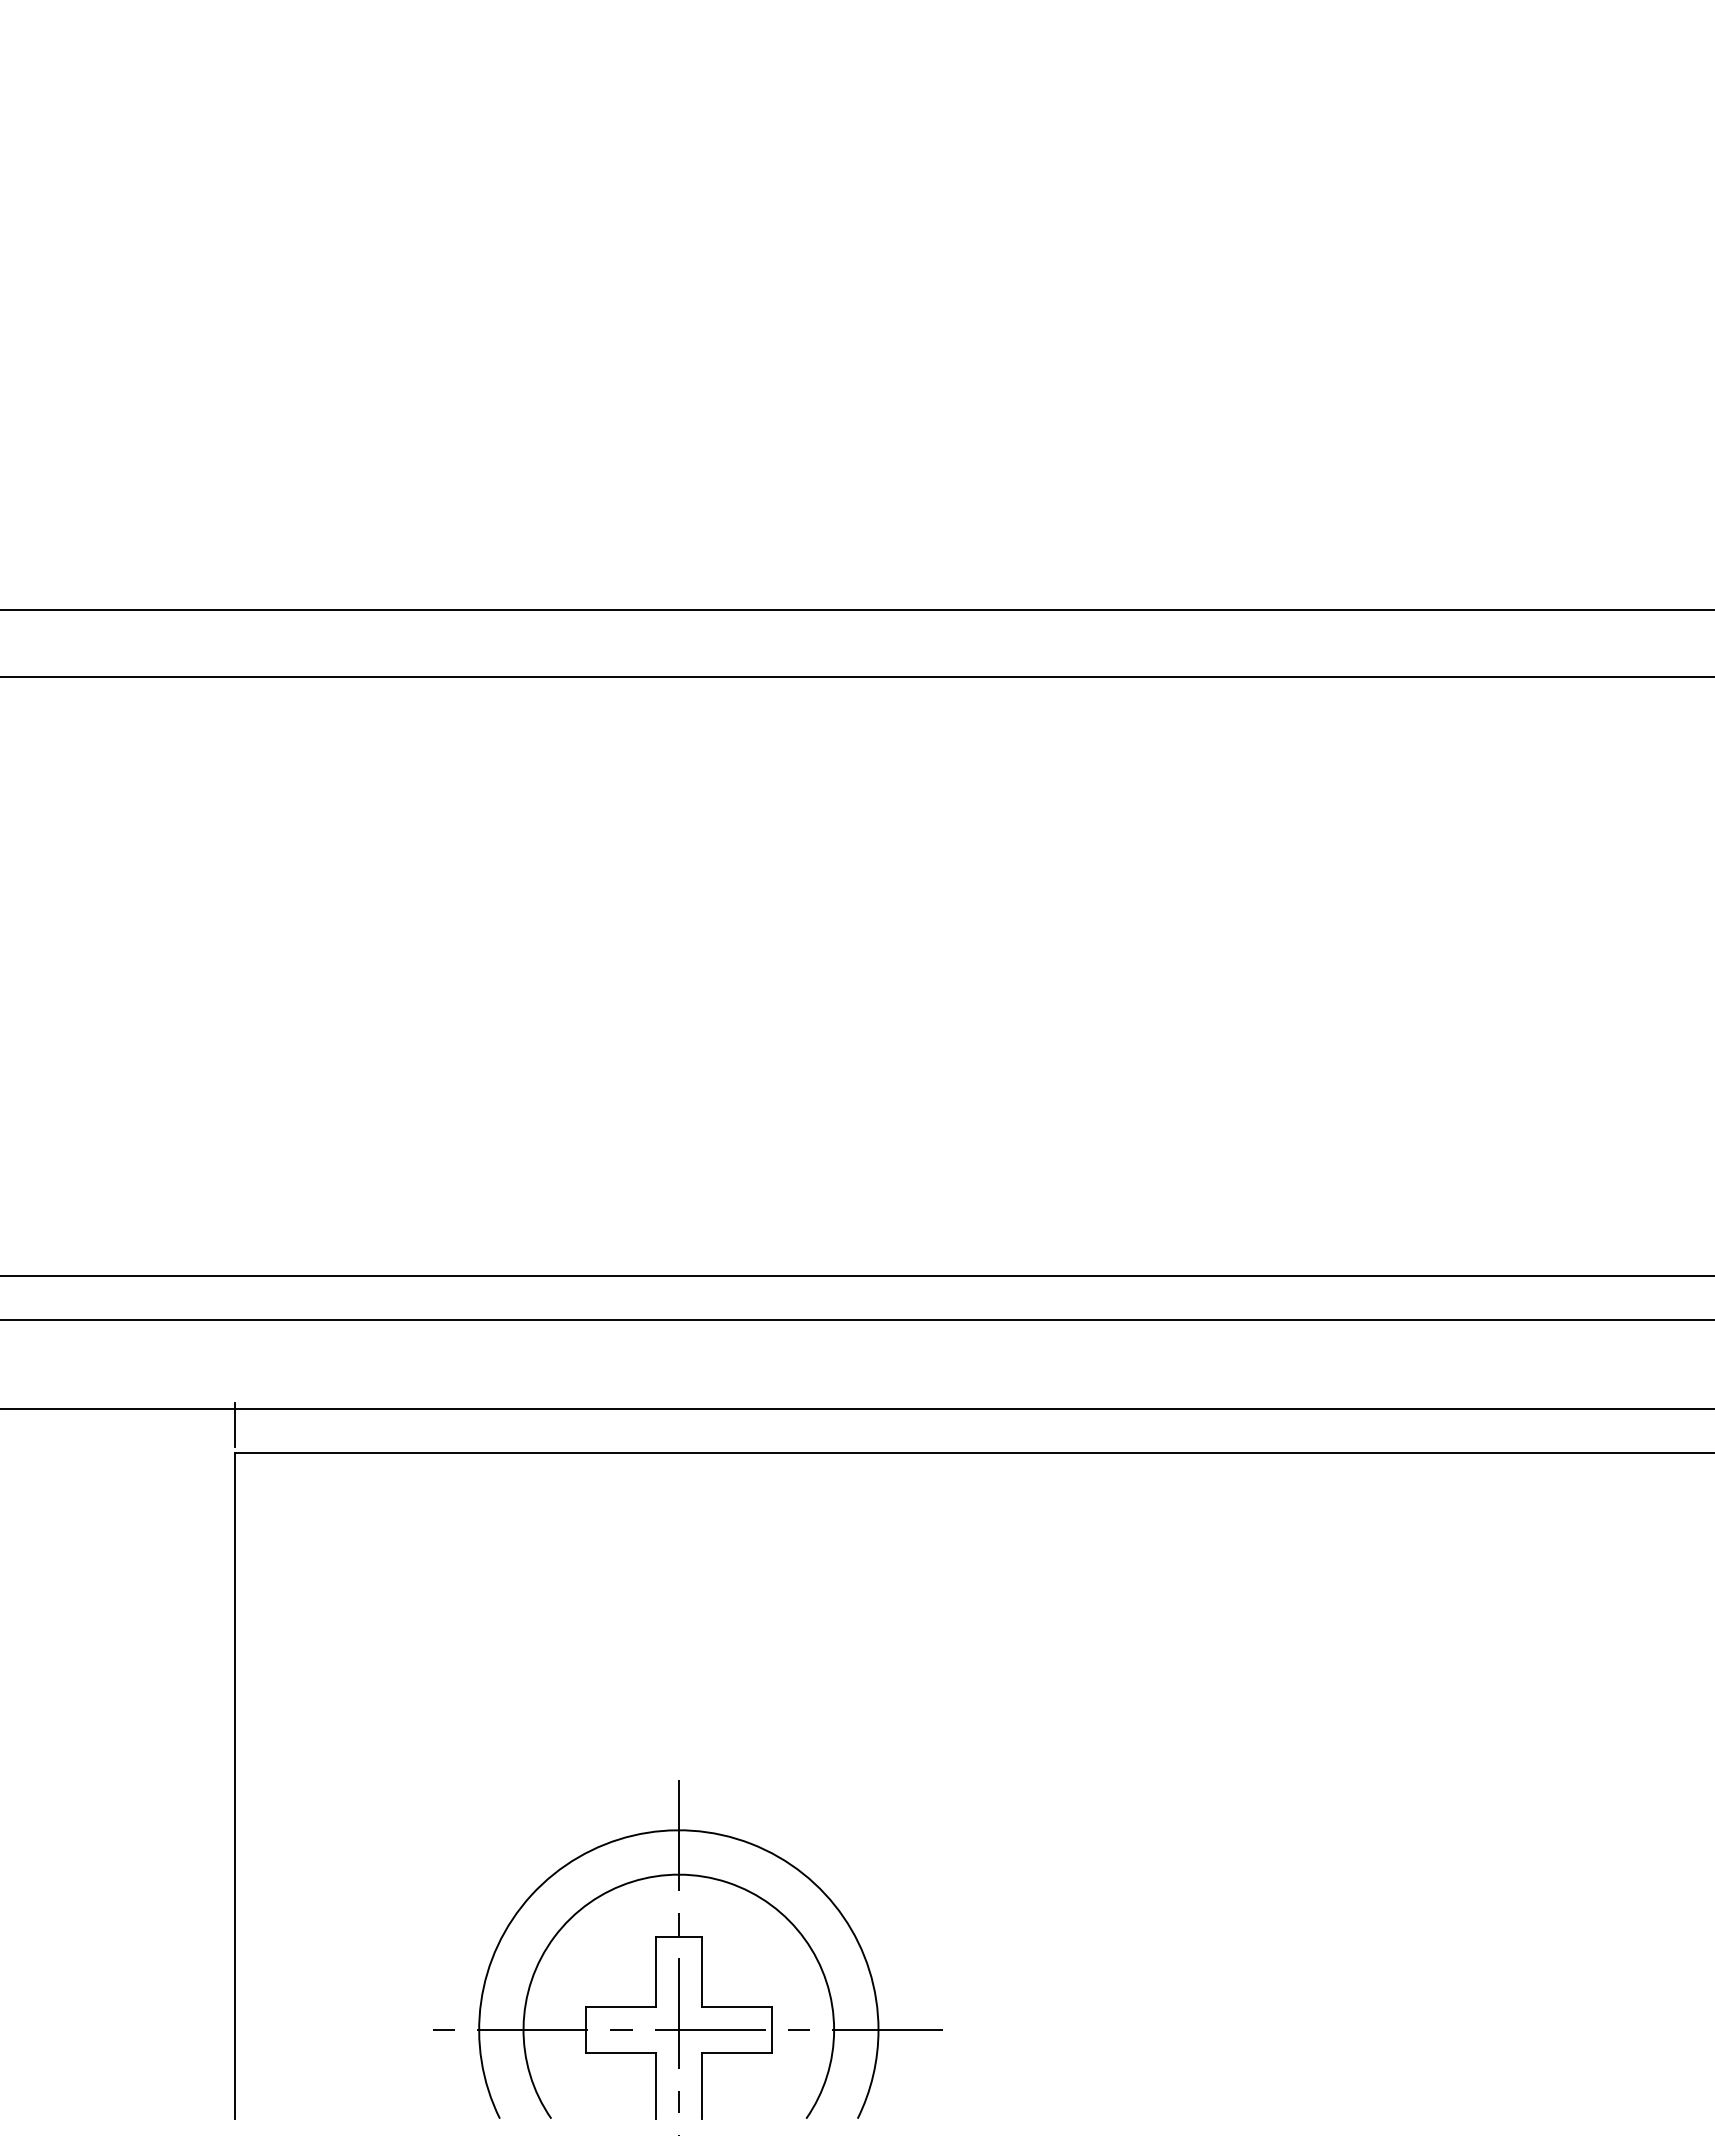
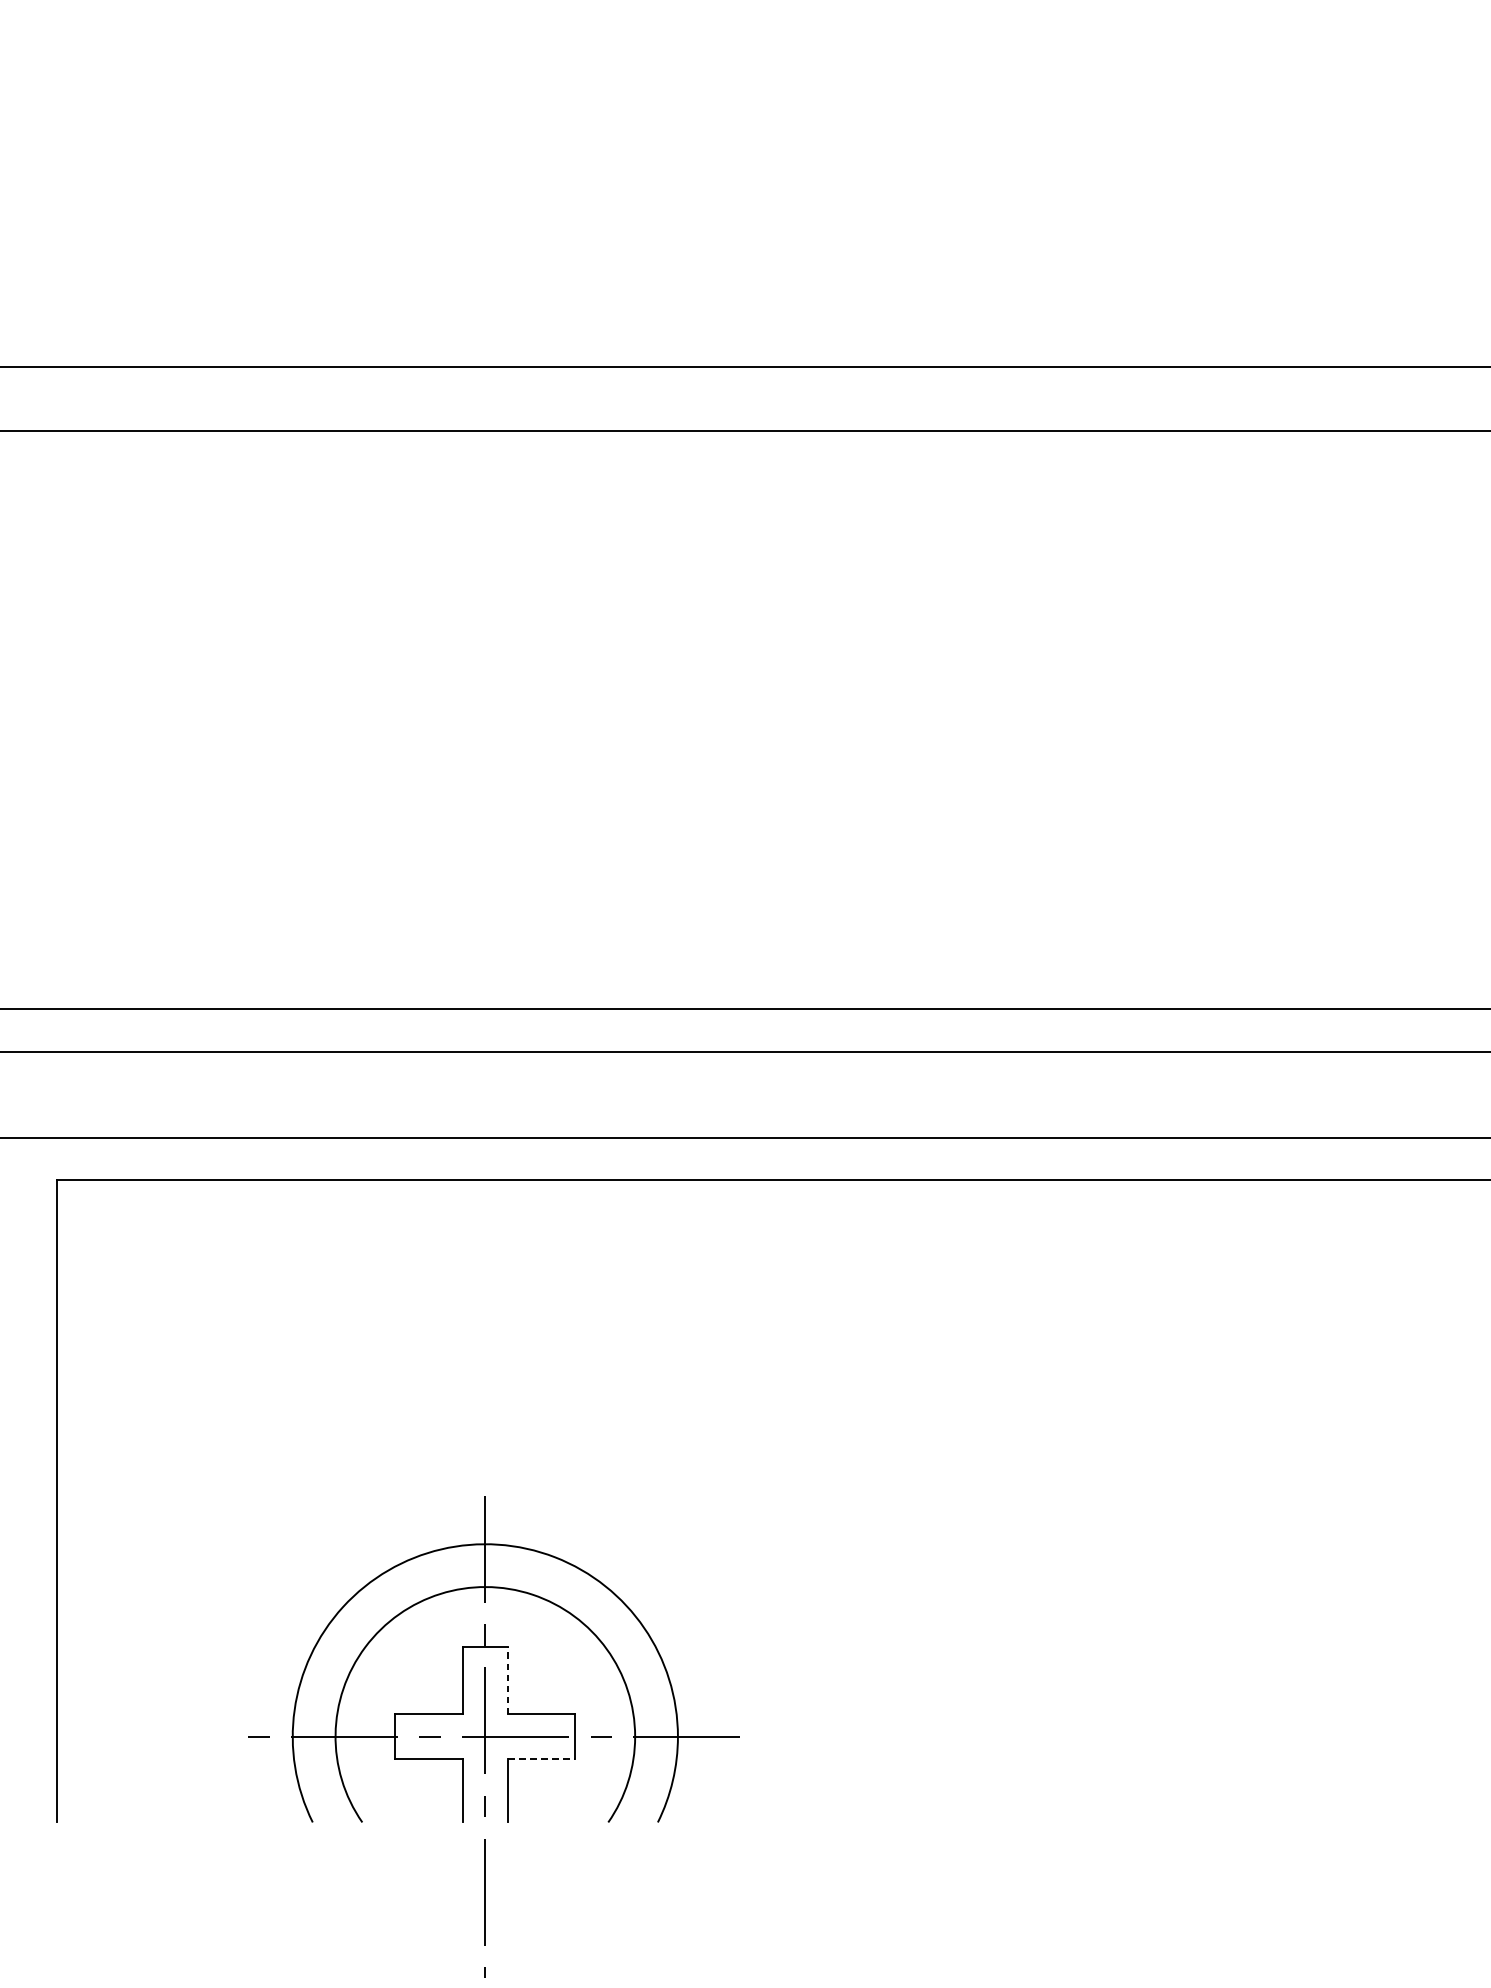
line: (235, 1424) -> (57, 1152), removed
line: (702, 1971) -> (508, 1680), solid -> dashed
line: (737, 2053) -> (541, 1759), solid -> dashed

